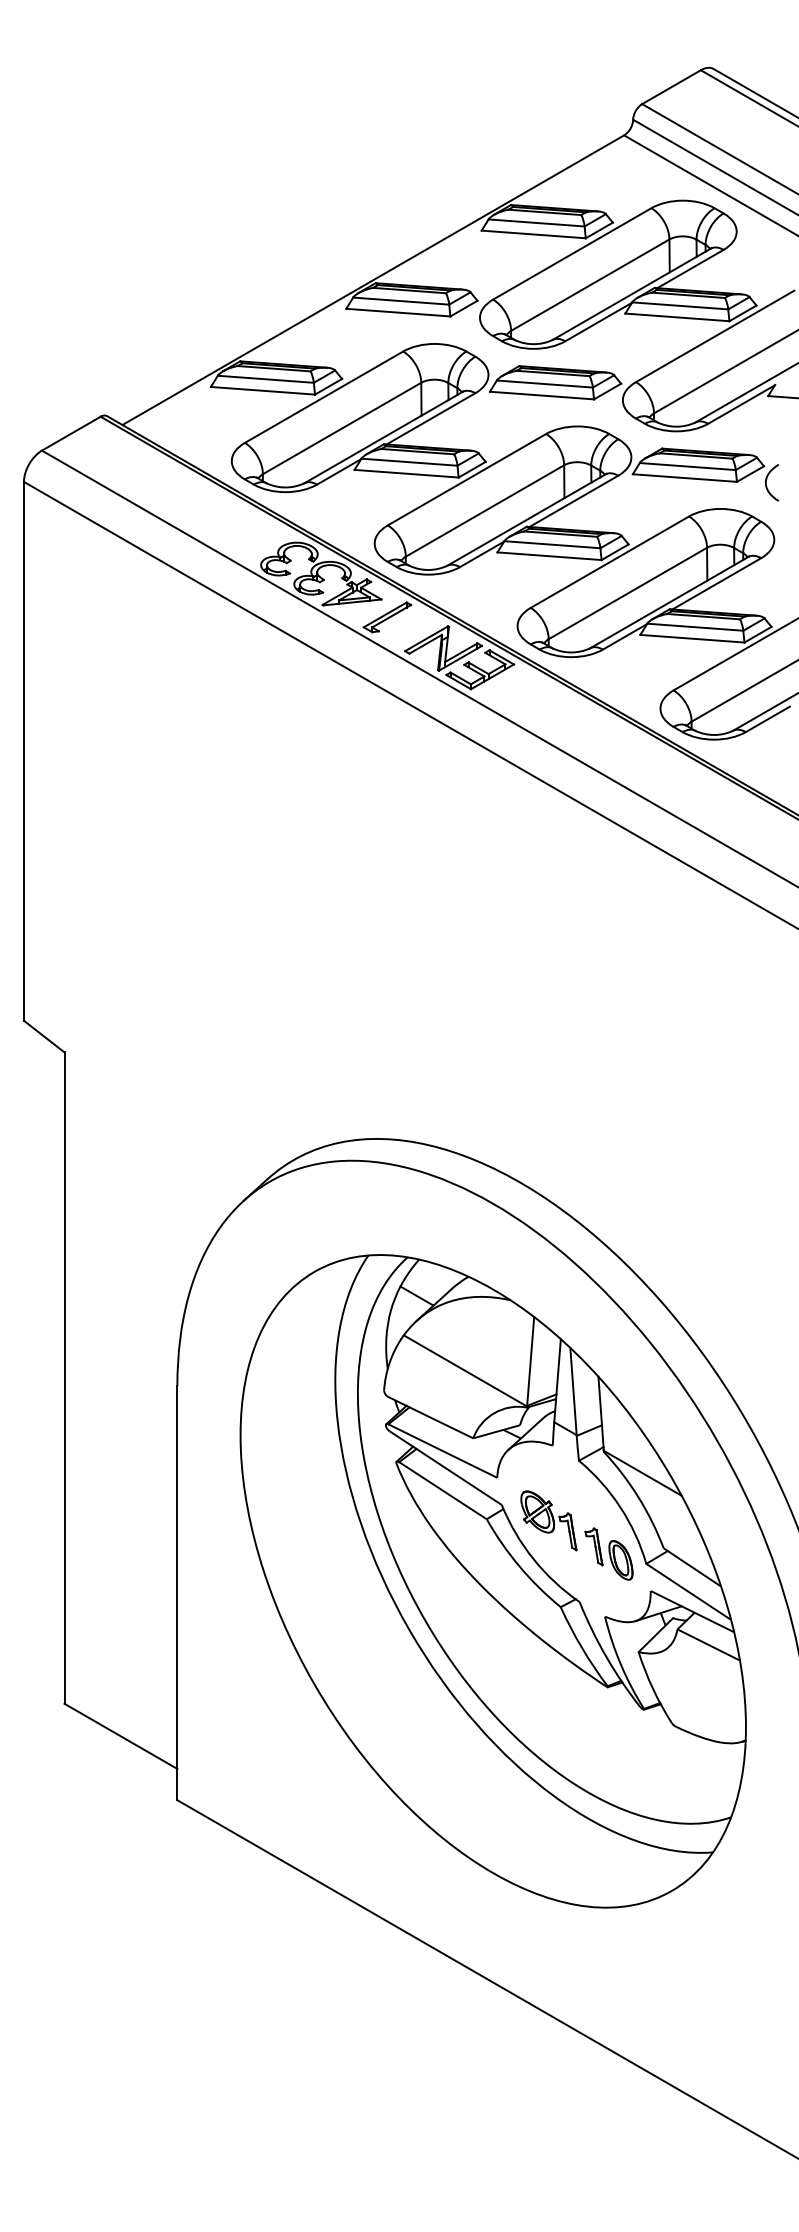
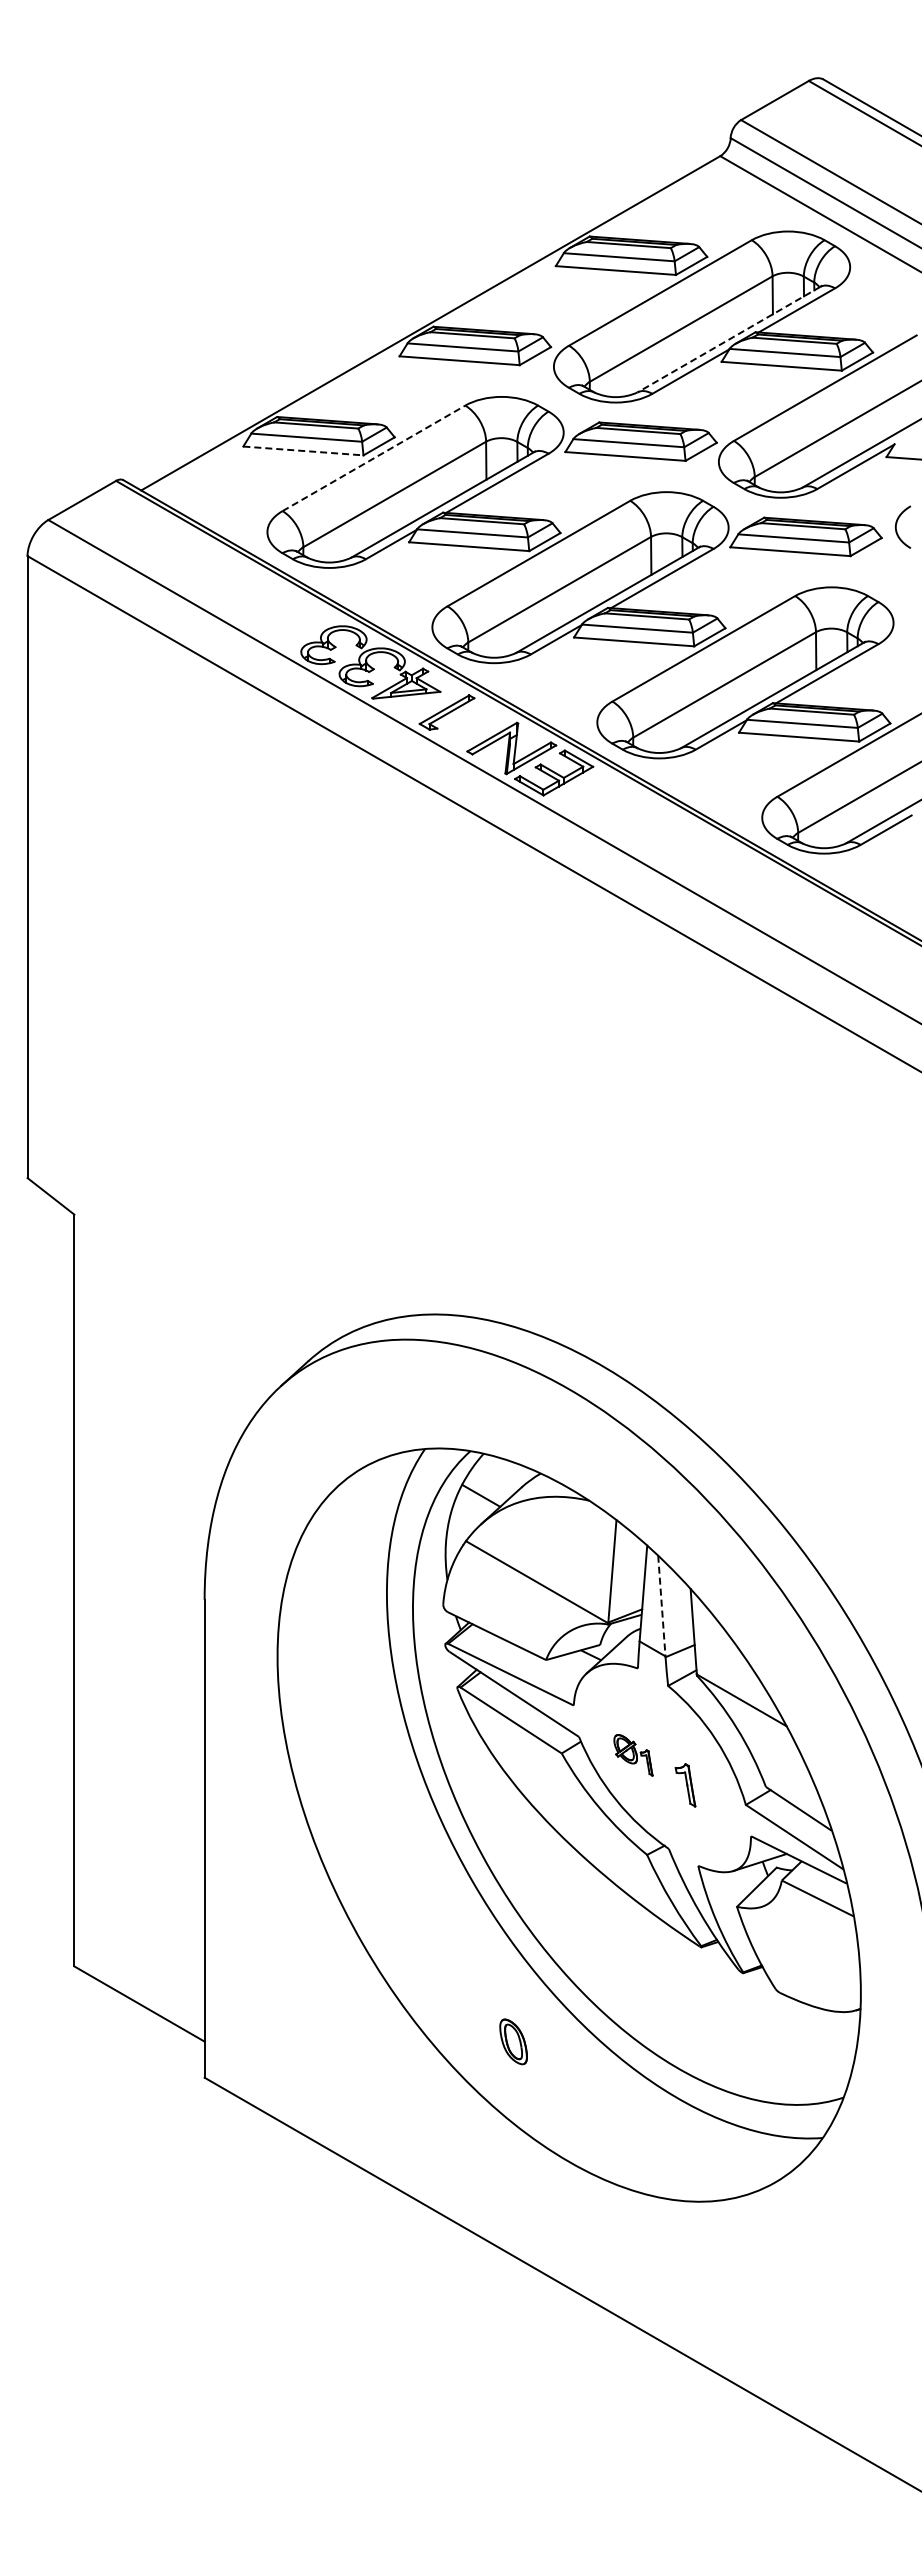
line: (631, 294) -> (728, 339), solid -> dashed
line: (263, 391) -> (303, 451), solid -> dashed
line: (323, 397) -> (373, 458), solid -> dashed
curve: (767, 479) -> (897, 523), moved
line: (573, 1391) -> (661, 1606), solid -> dashed
part: (548, 1521) -> (633, 1755), size x0.6
part: (620, 1560) -> (513, 2041), moved

